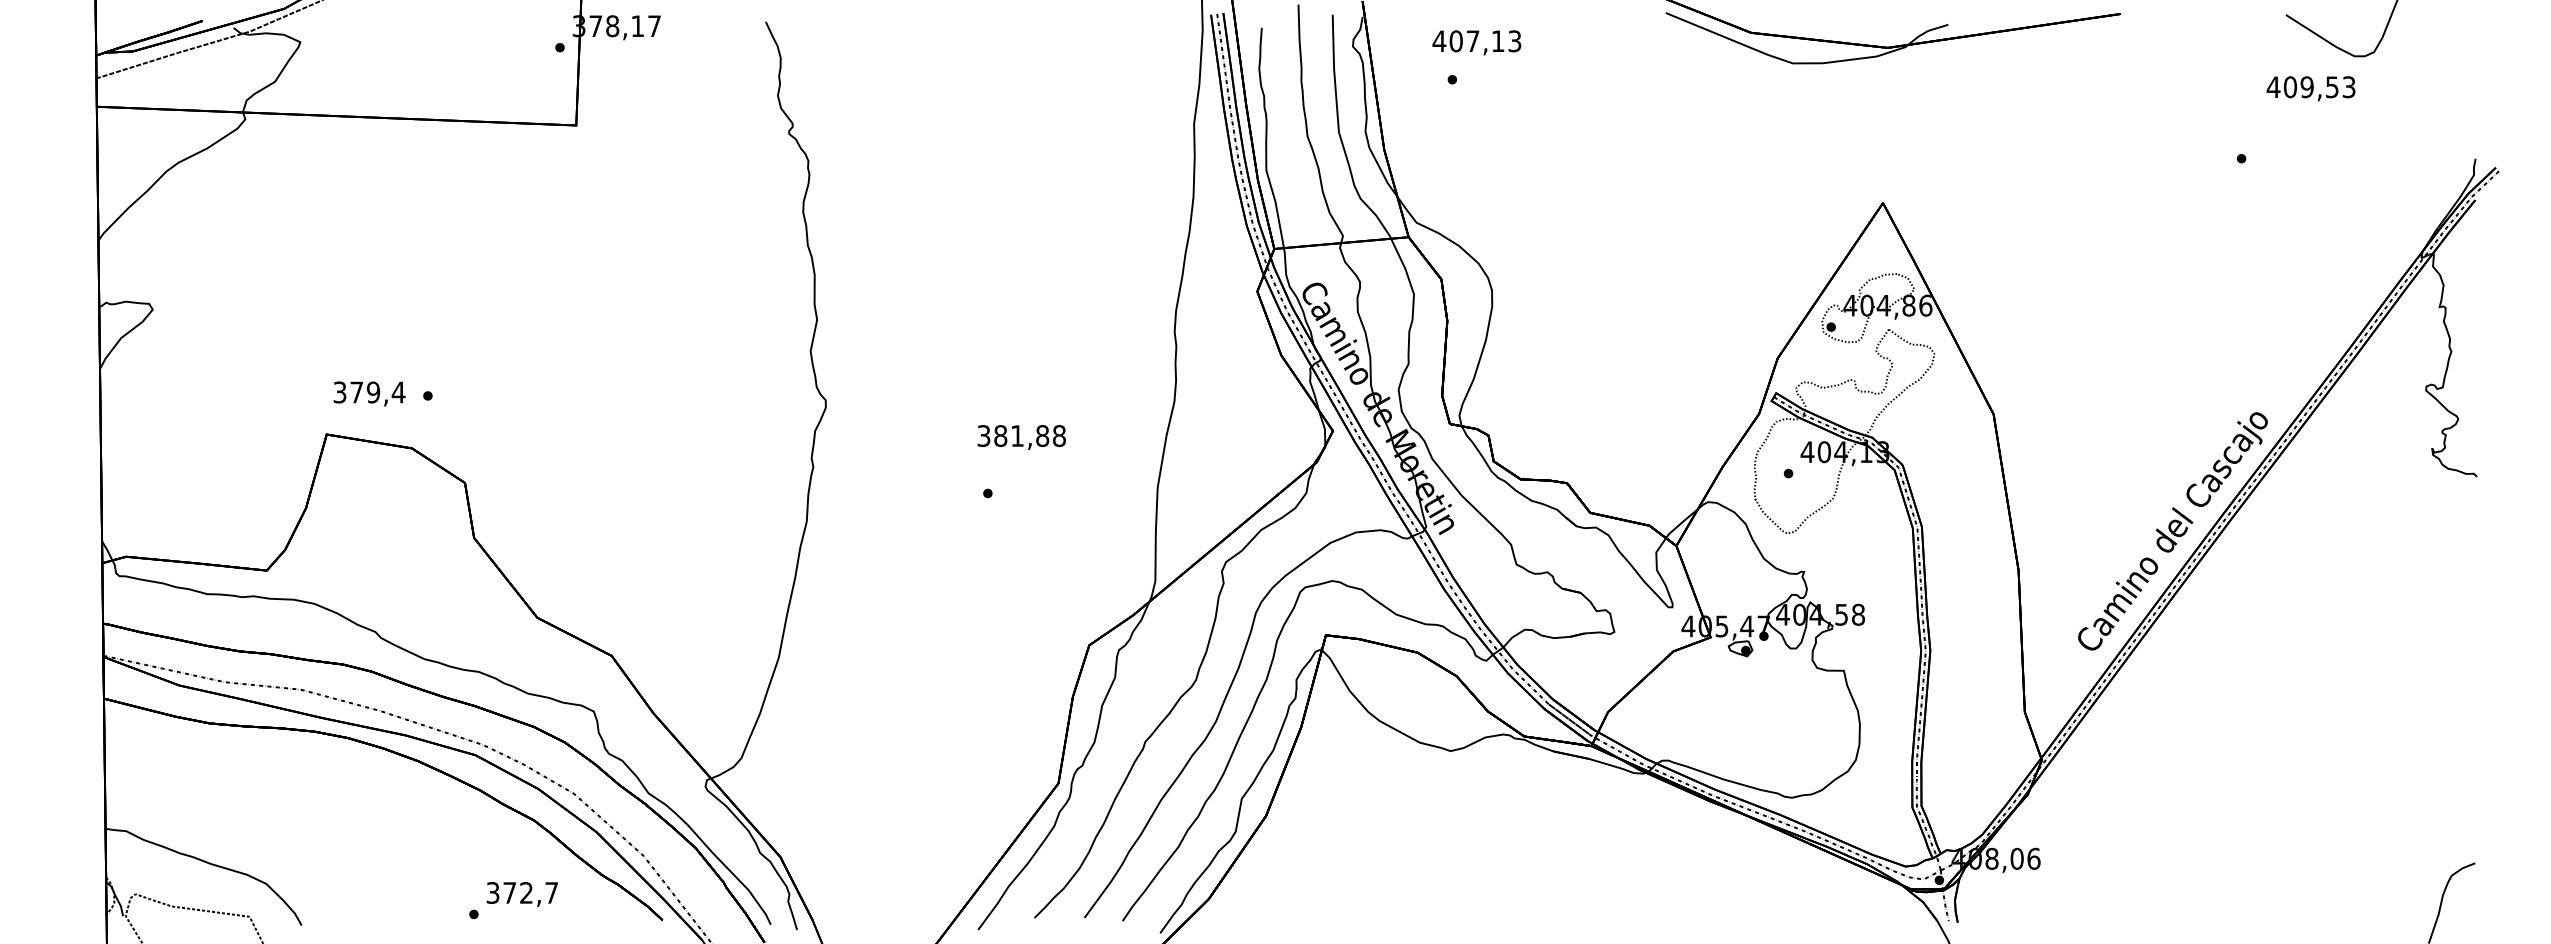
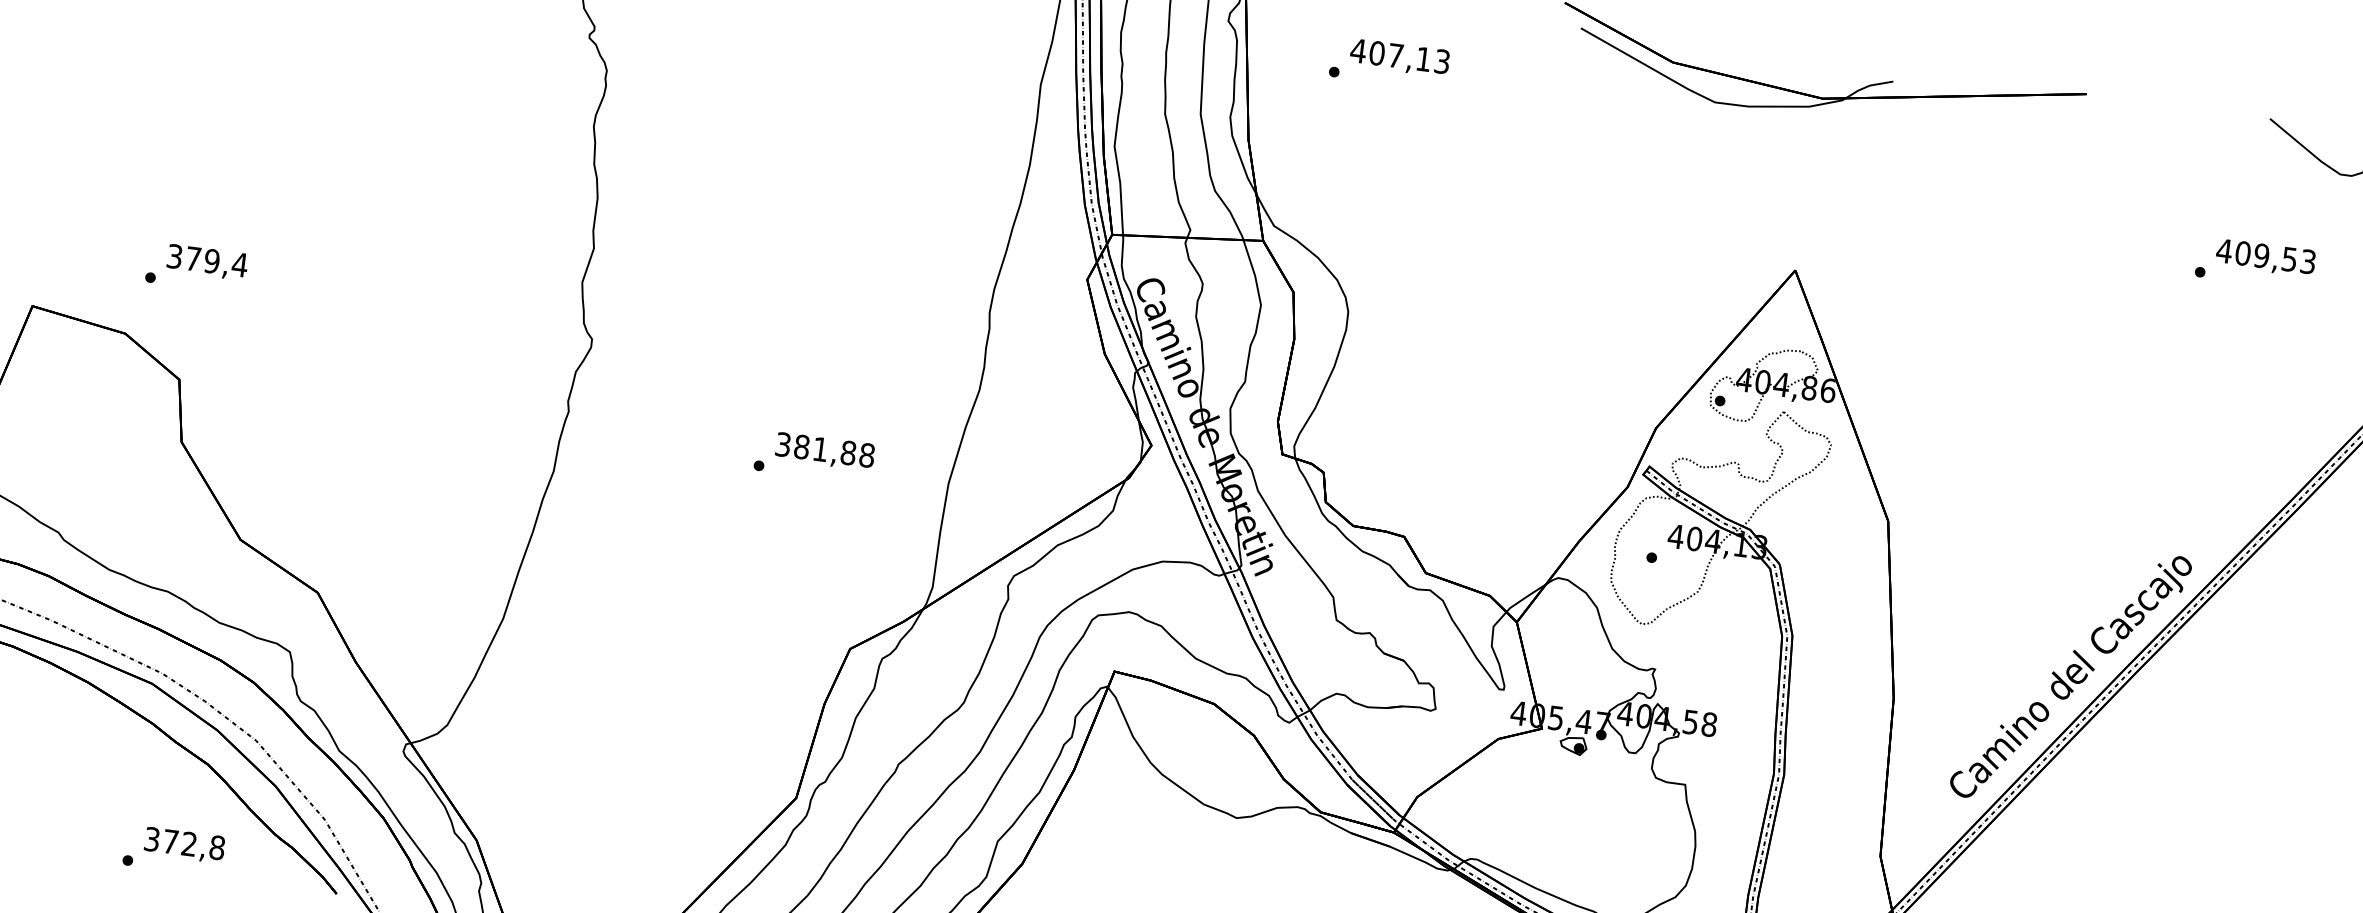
text: (1476, 42) -> (1399, 57), moved
text: (2310, 88) -> (2265, 257), moved
text: (369, 393) -> (207, 261), moved
text: (1021, 437) -> (824, 451), moved
text: (551, 892) -> (217, 847), 372,7 -> 372,8

